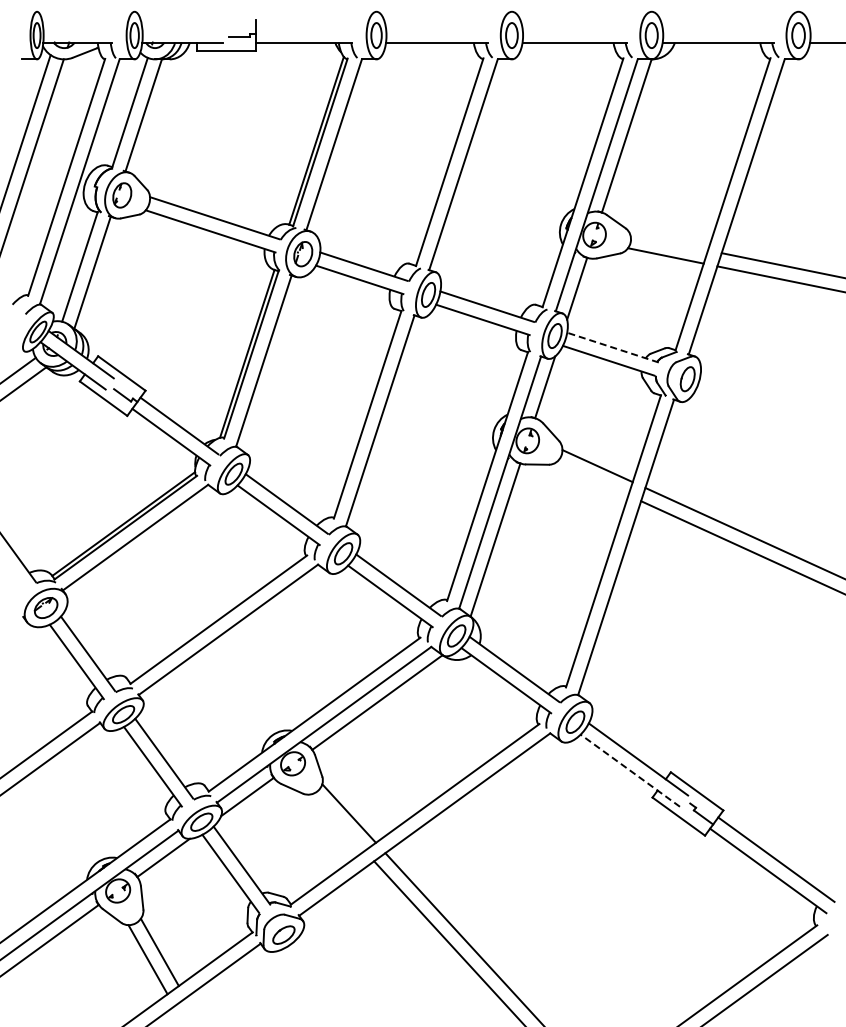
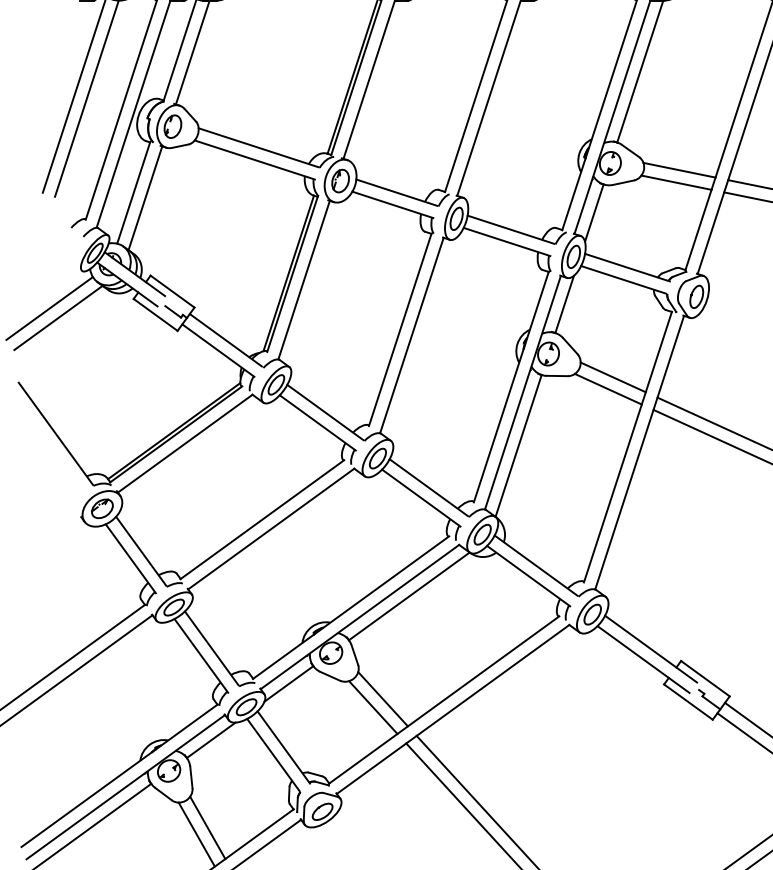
line: (669, 242) -> (679, 170), added
line: (612, 347) -> (627, 267), dashed -> solid
line: (592, 478) -> (608, 388), added
line: (629, 770) -> (642, 659), dashed -> solid
line: (338, 822) -> (373, 707), added

